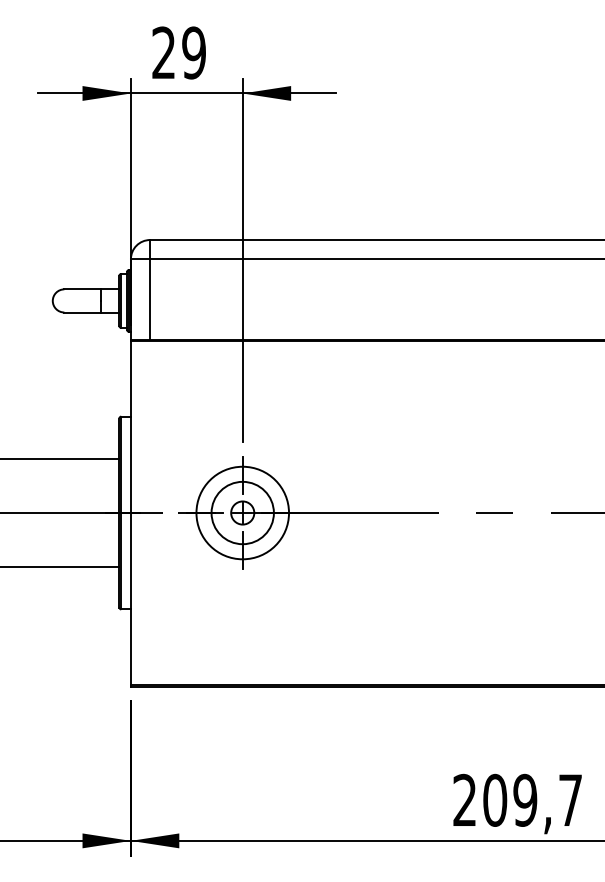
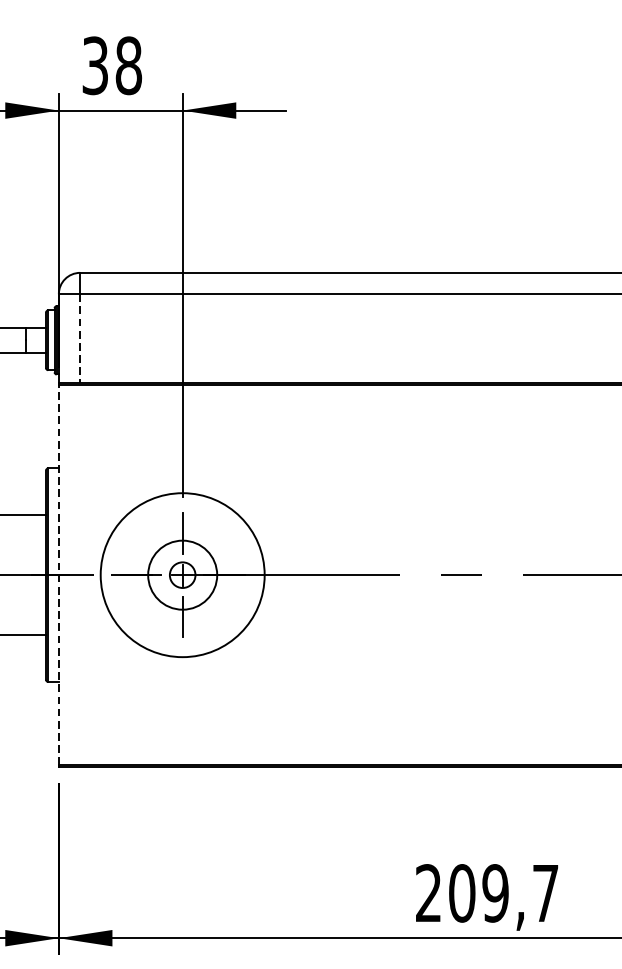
text: (179, 52) -> (112, 65), 29 -> 38
line: (150, 299) -> (80, 338), solid -> dashed
circle: (242, 512) -> (182, 574), size x1.6
line: (130, 513) -> (58, 575), solid -> dashed

